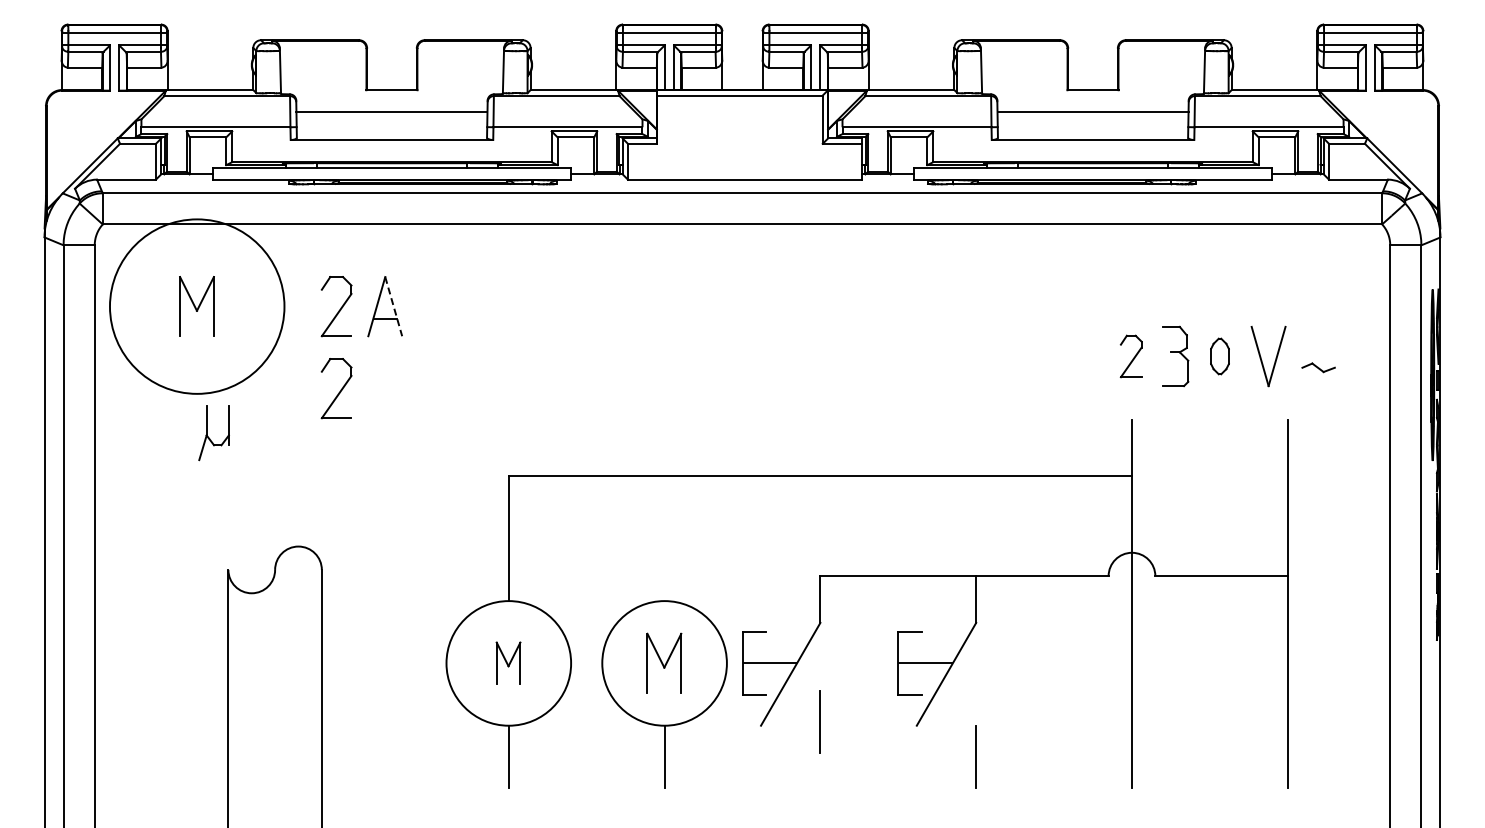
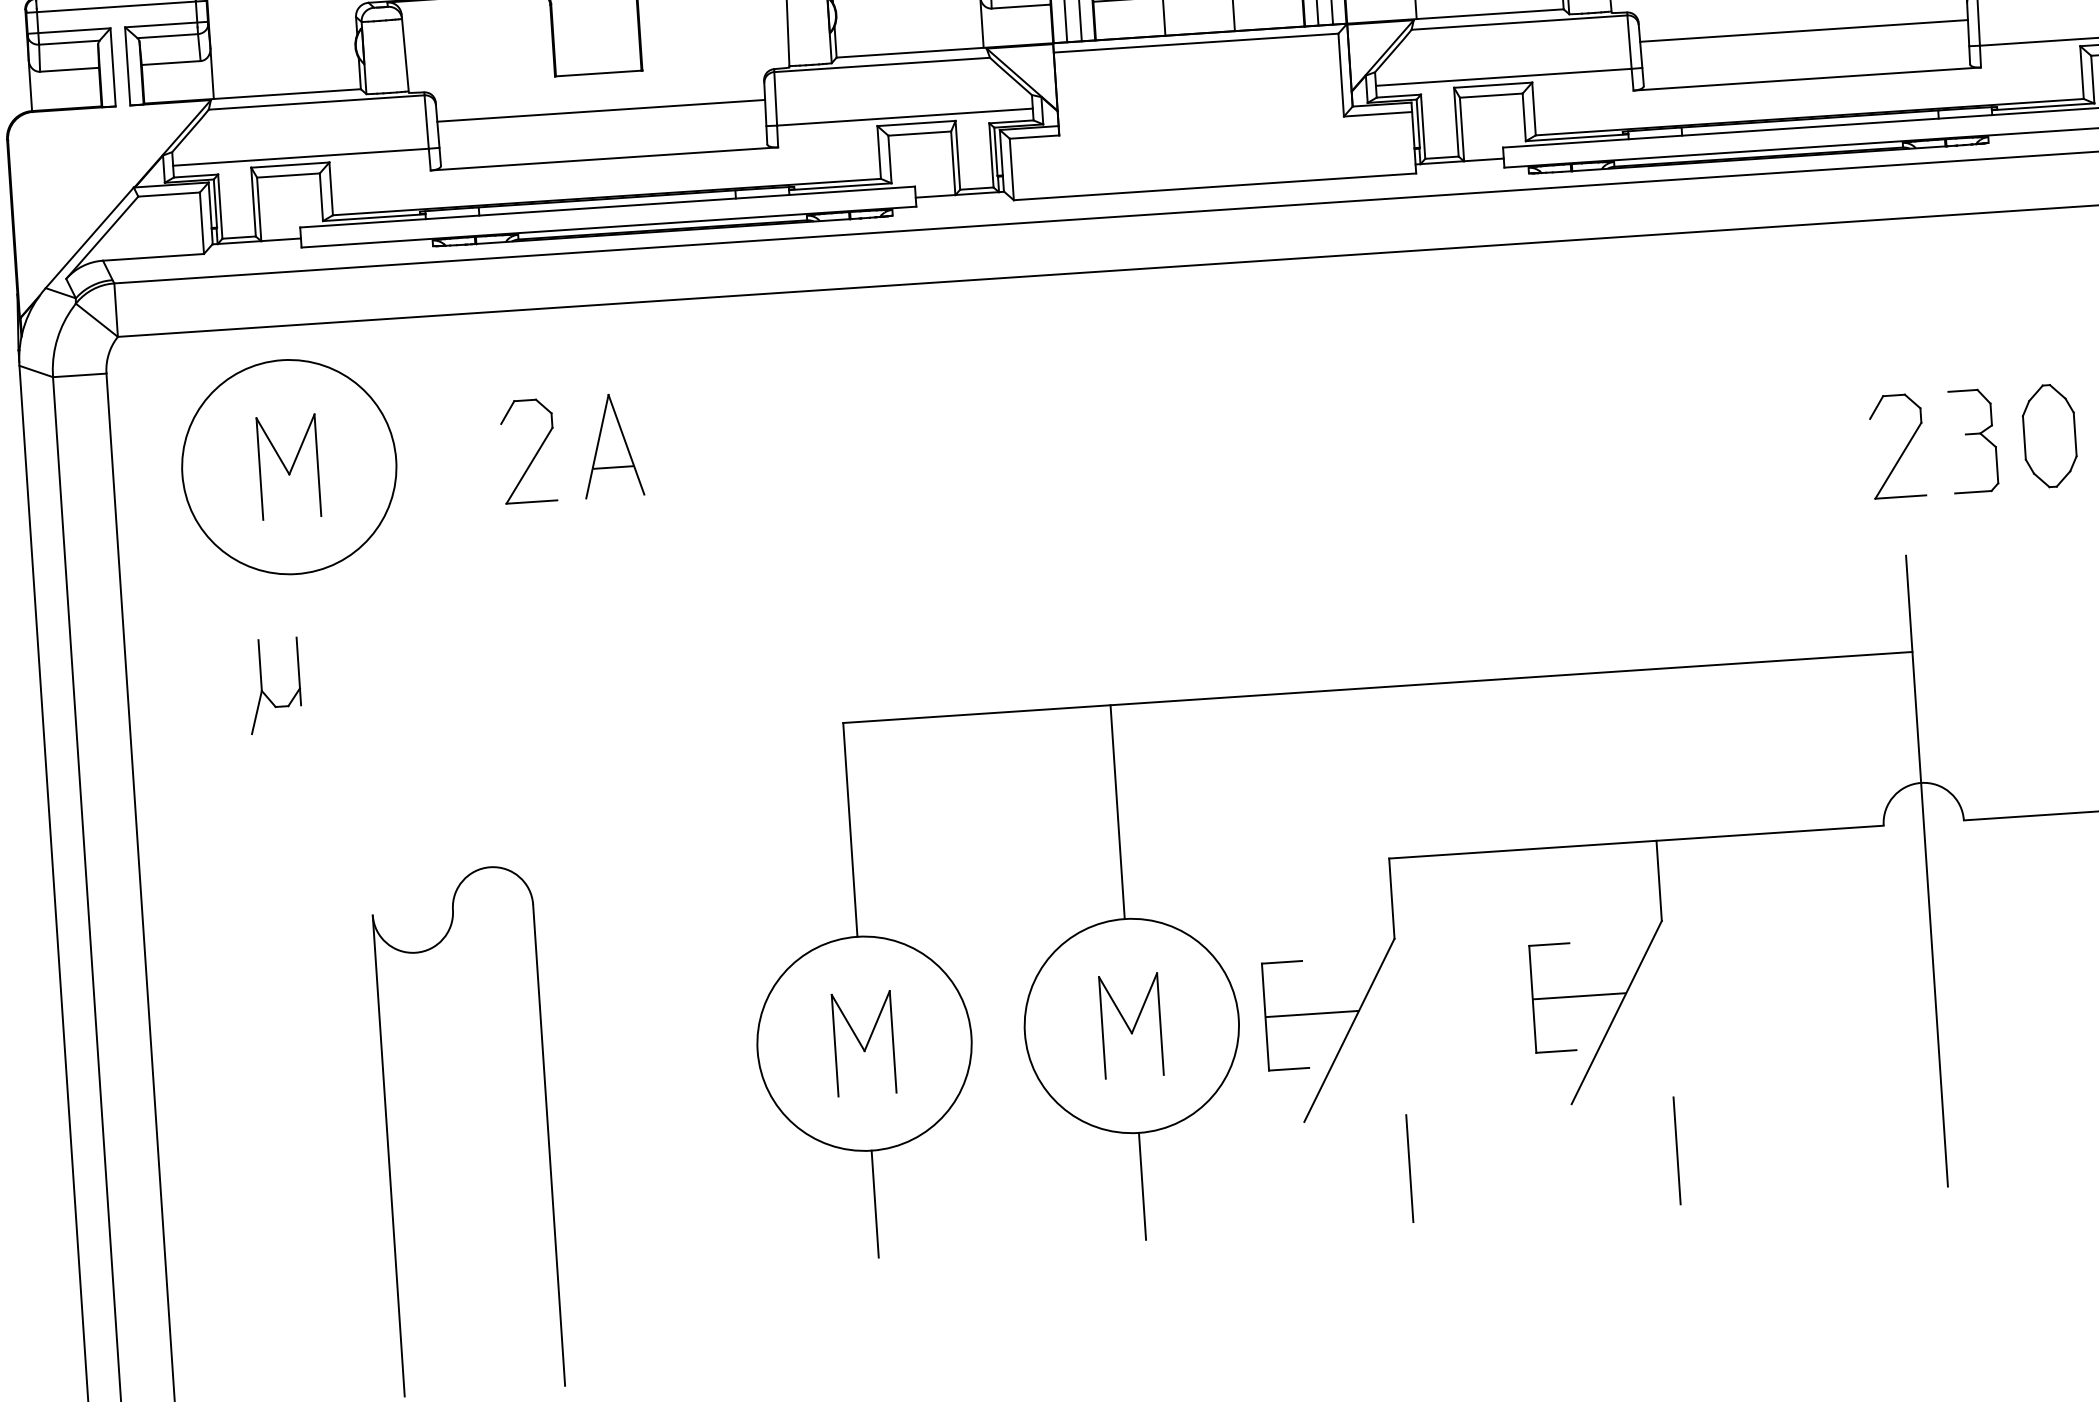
circle: (196, 306) -> (288, 466), size x0.71
line: (393, 306) -> (626, 444), dashed -> solid
part: (1131, 356) -> (1897, 446), size x1.43
part: (1219, 356) -> (2048, 436), size x1.67
part: (336, 388) -> (537, 591), removed
part: (213, 433) -> (273, 686), moved
line: (664, 538) -> (1117, 811), added
part: (508, 662) -> (863, 1042), size x1.43
line: (819, 721) -> (1408, 1168), moved

